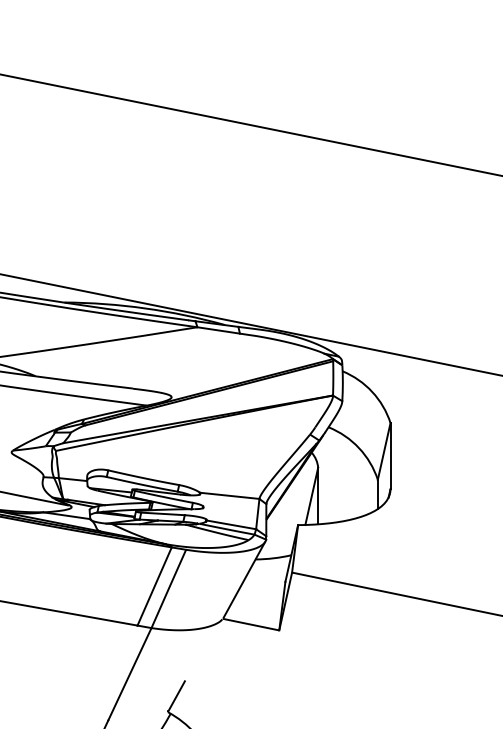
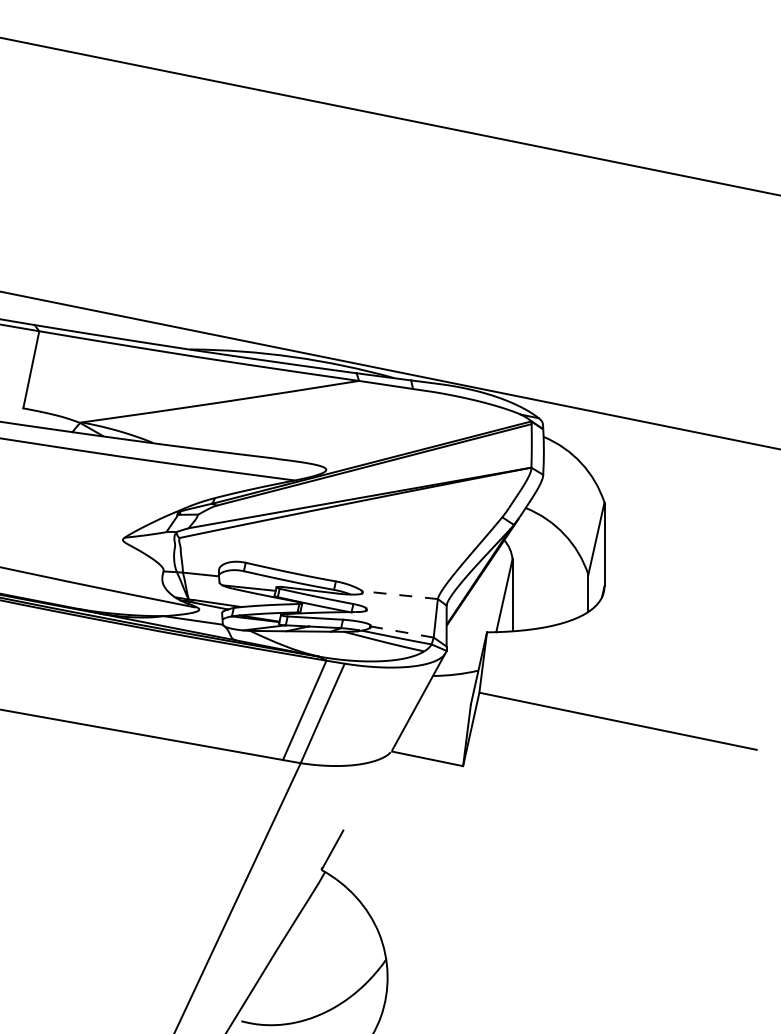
line: (229, 496) -> (399, 595), solid -> dashed
line: (231, 525) -> (402, 632), solid -> dashed

